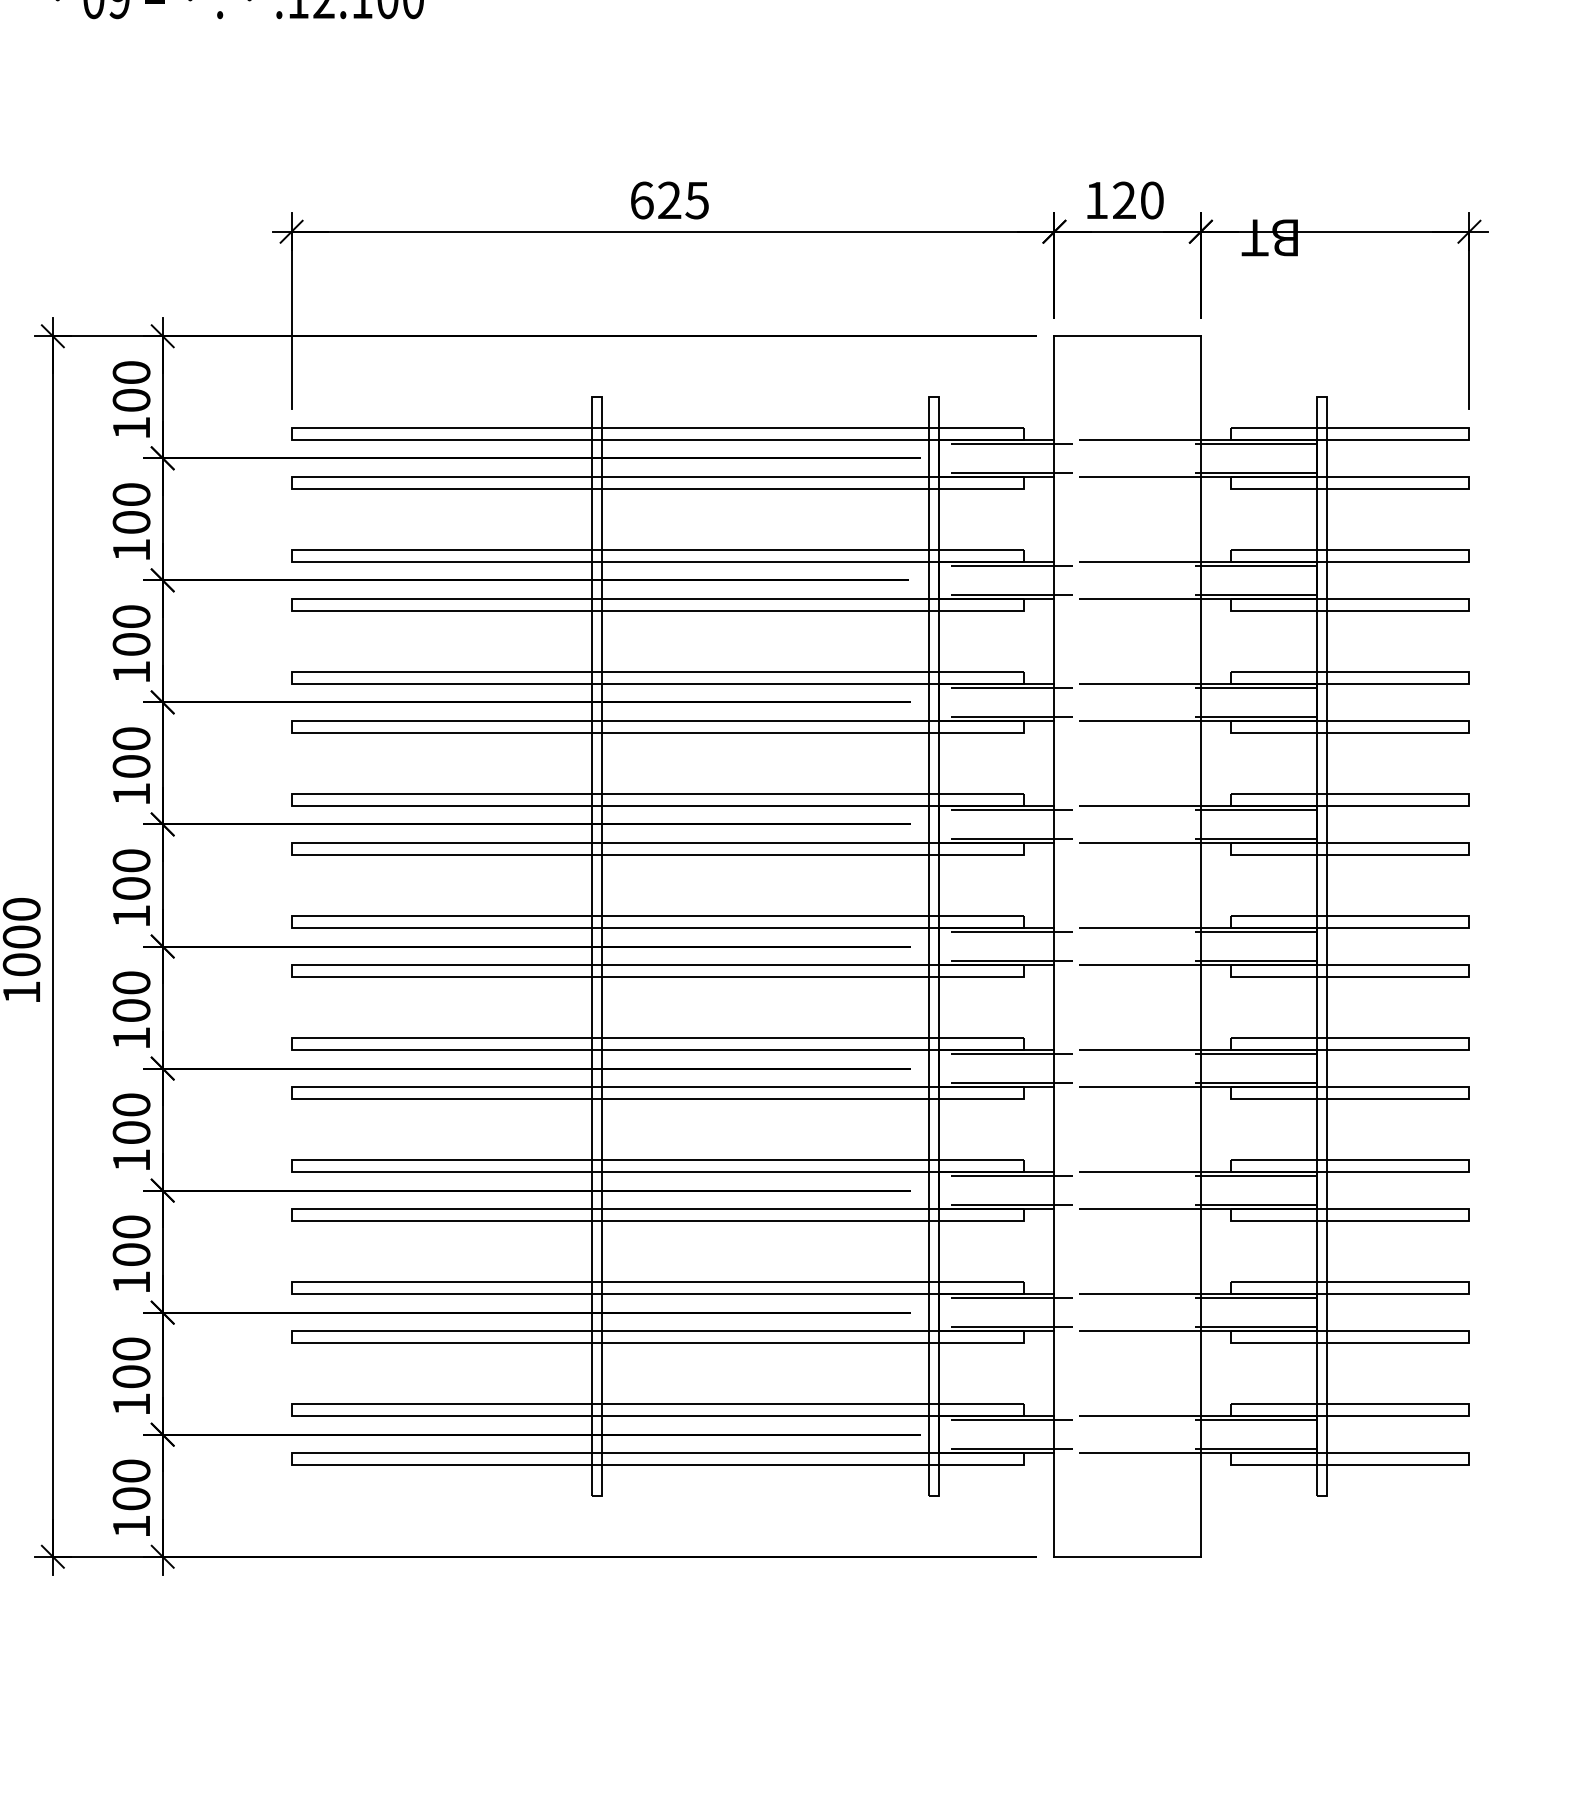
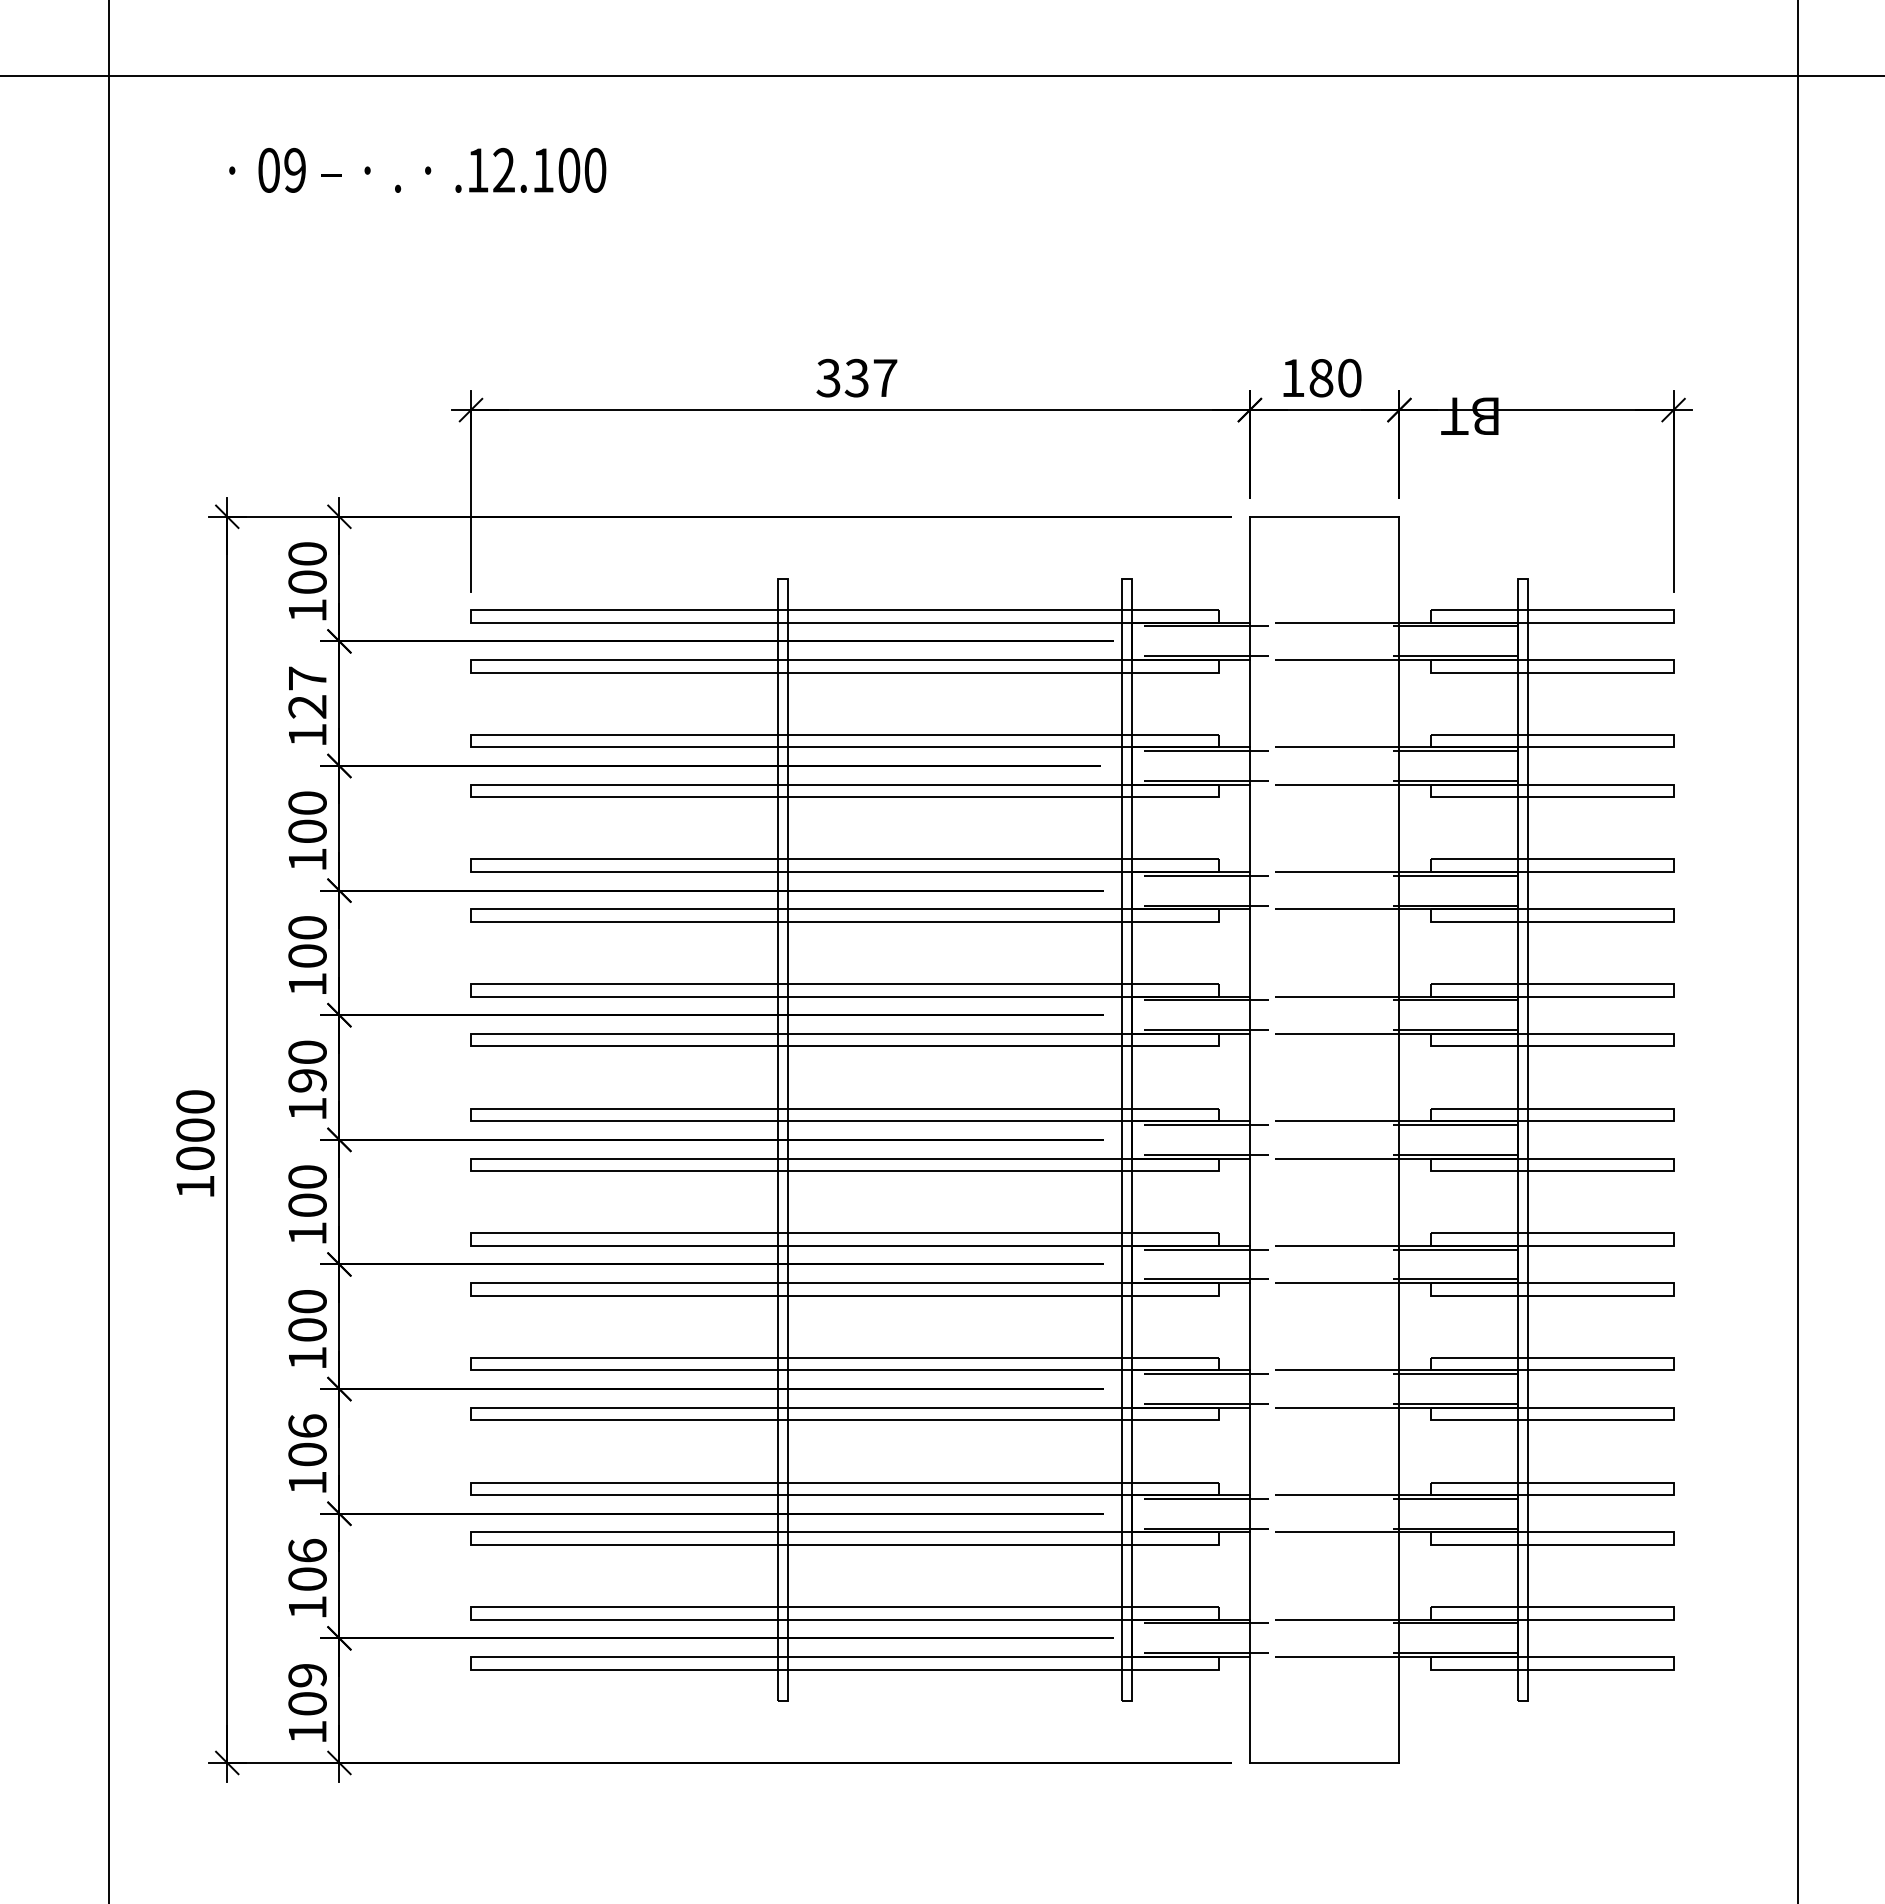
text: (669, 199) -> (856, 377), 625 -> 337
text: (1124, 199) -> (1321, 377), 120 -> 180
text: (131, 508) -> (307, 692), 100 -> 127
text: (131, 888) -> (307, 1080), 100 -> 190
text: (131, 1226) -> (307, 1425), 100 -> 106
text: (131, 1348) -> (307, 1550), 100 -> 106
text: (131, 1471) -> (307, 1675), 100 -> 109

